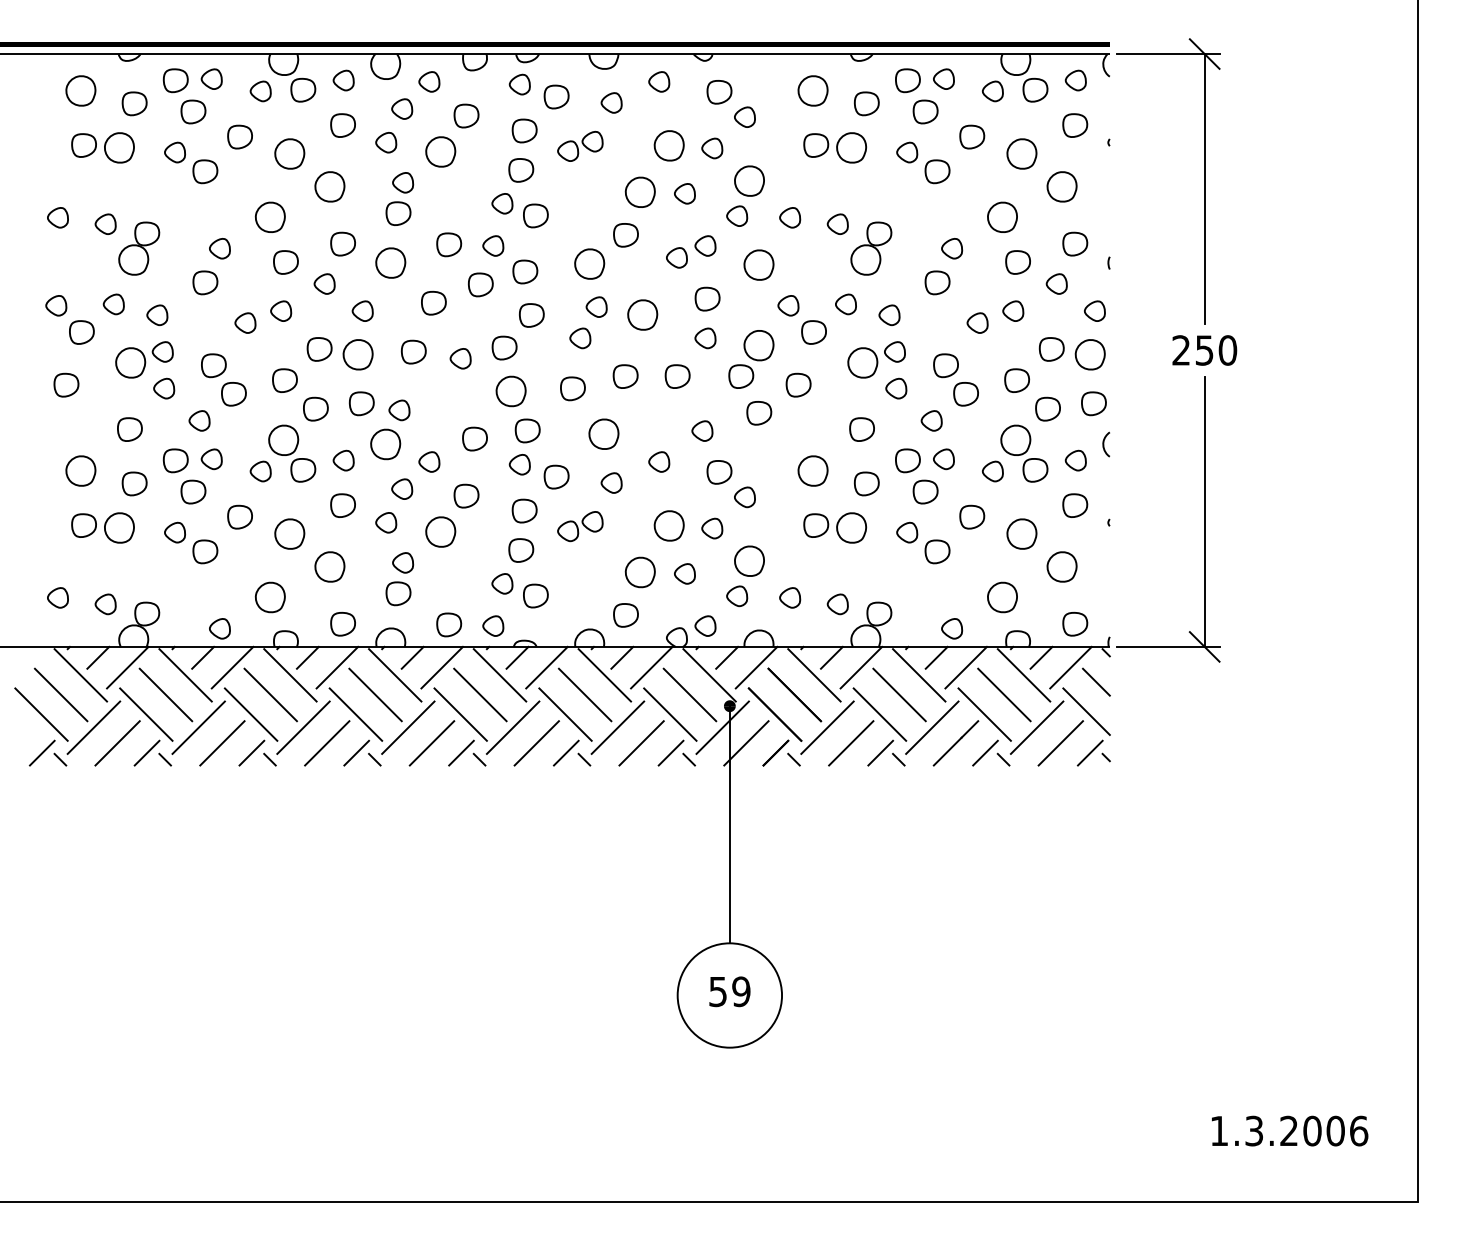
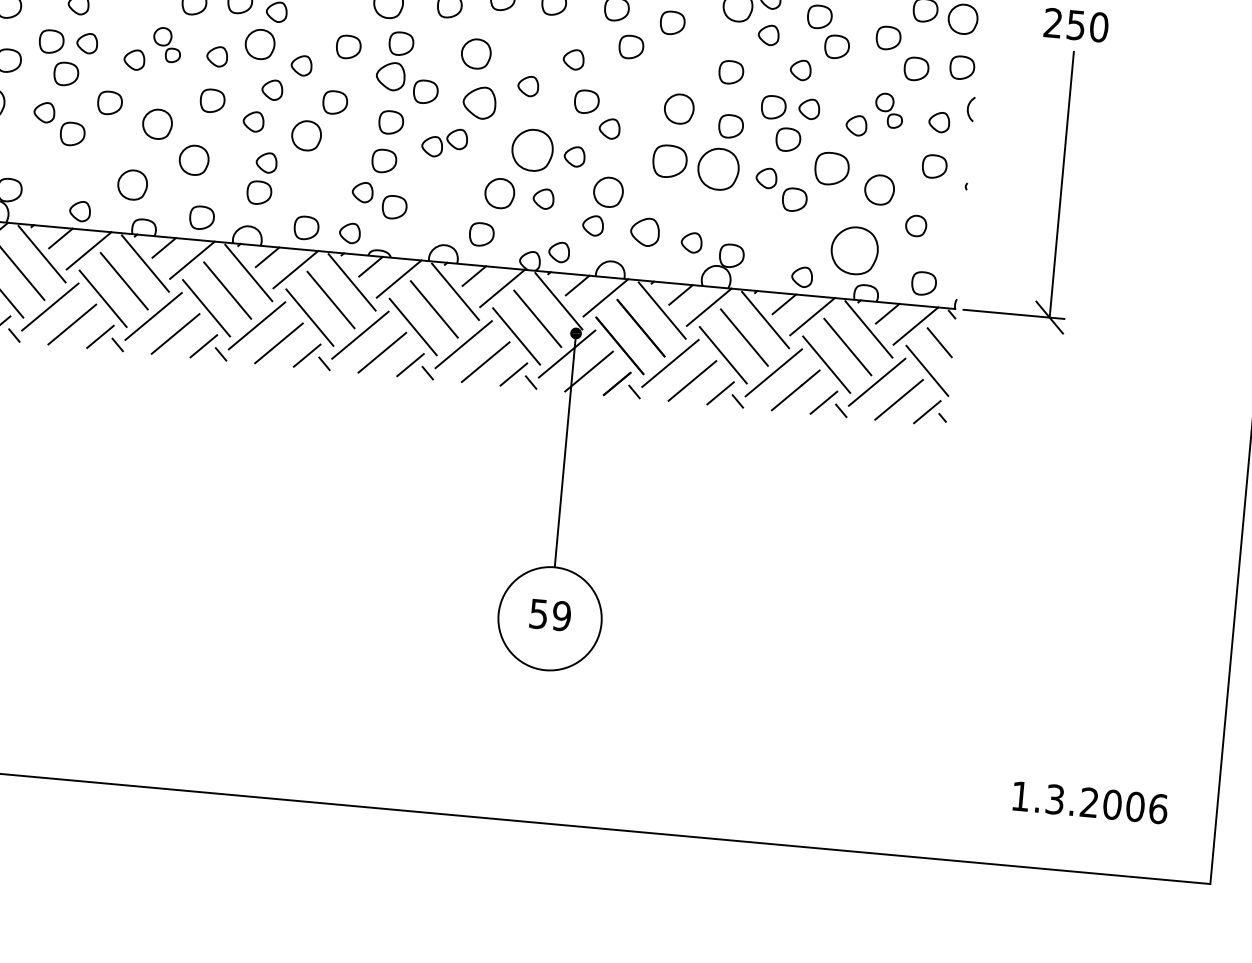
part: (292, 453) -> (167, 45), size x0.6
part: (1024, 453) -> (889, 110), size x0.6
part: (519, 464) -> (390, 76), size x1.4
part: (611, 482) -> (479, 102), size x1.6
part: (972, 516) -> (832, 168), size x1.4
part: (668, 525) -> (531, 149), size x1.4
part: (835, 527) -> (696, 166), size x1.4
part: (1061, 566) -> (915, 225), size x0.7
part: (790, 597) -> (645, 231), size x1.4
part: (1002, 597) -> (854, 250), size x1.6

